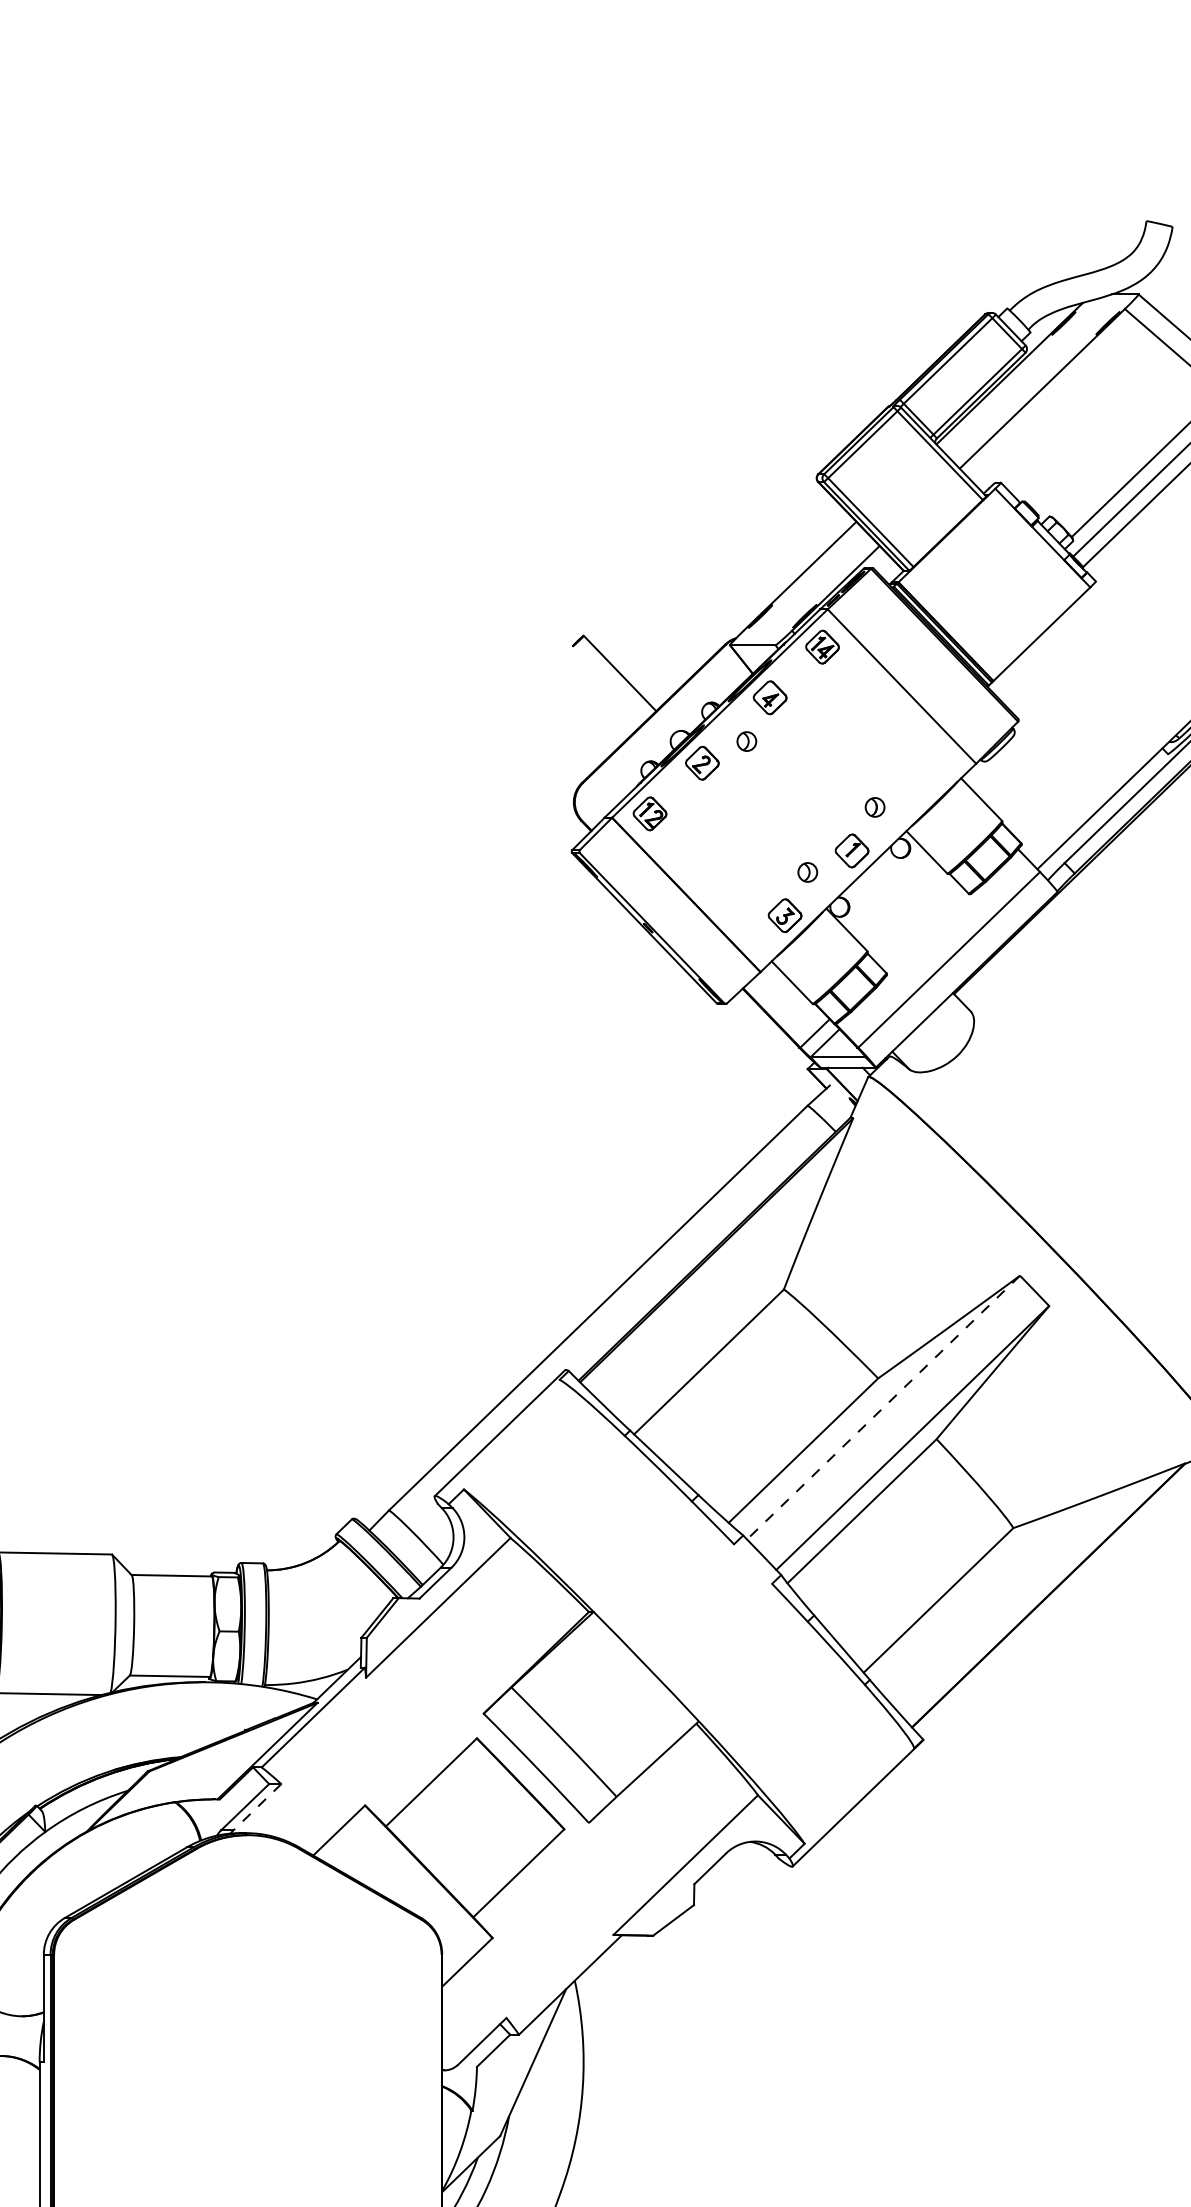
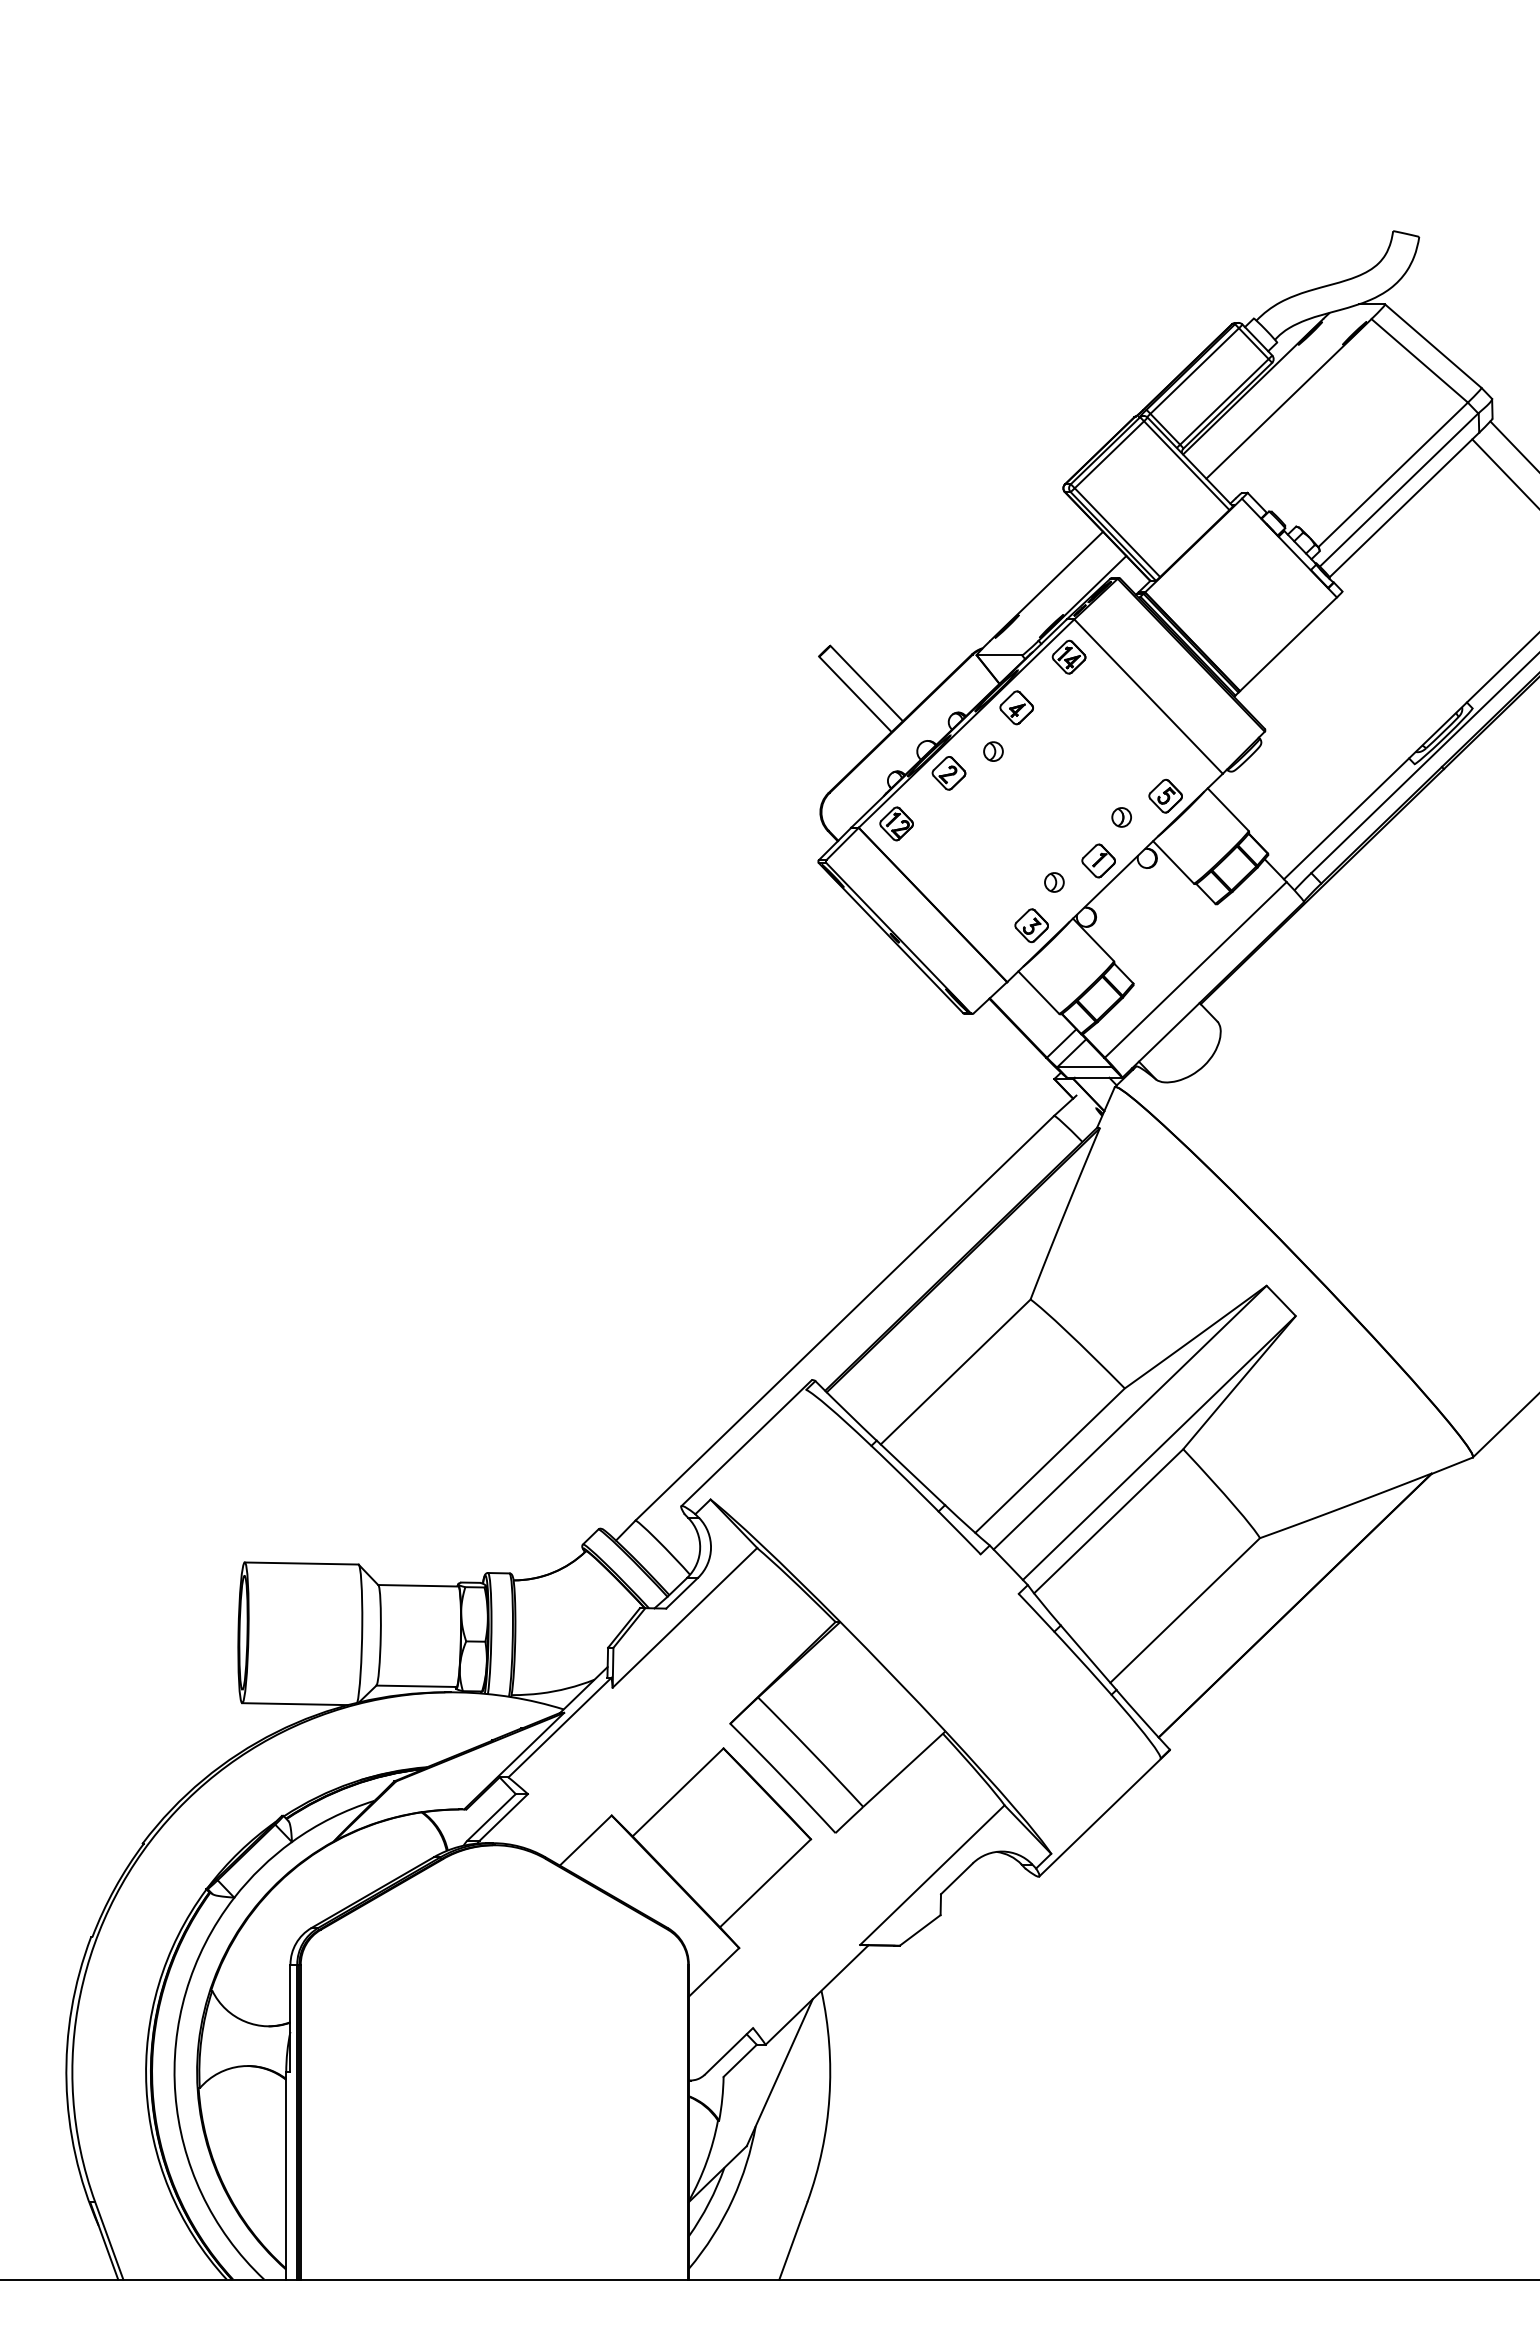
line: (608, 684) -> (855, 694), added
part: (918, 785) -> (1165, 795), added
line: (883, 1407) -> (1130, 1417), dashed -> solid
line: (256, 1807) -> (503, 1817), dashed -> solid

